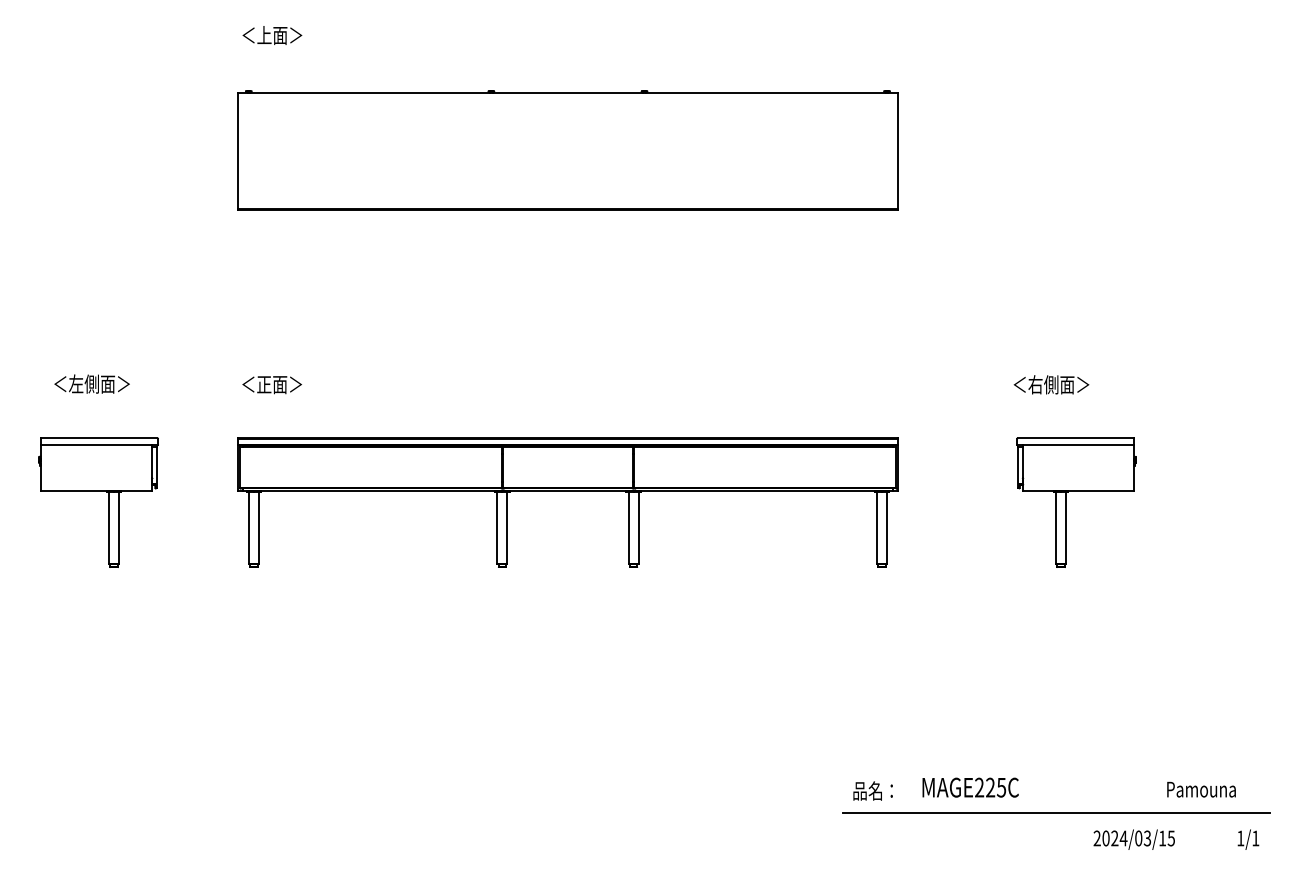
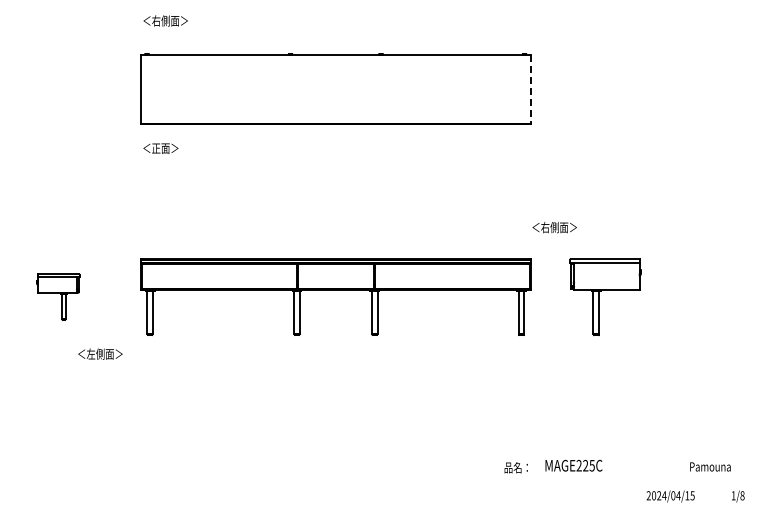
text: (286, 34) -> (169, 20), ＜上面＞ -> ＜右側面＞
line: (897, 151) -> (530, 89), solid -> dashed
text: (92, 383) -> (100, 353), moved
text: (271, 384) -> (160, 148), moved
text: (1051, 384) -> (554, 227), moved
part: (98, 503) -> (58, 297), size x0.6
part: (1076, 503) -> (605, 297), moved
line: (1056, 812) -> (624, 480), removed
text: (1147, 837) -> (678, 495), 2024/03/15 -> 2024/04/15
text: (1255, 837) -> (742, 495), 1/1 -> 1/8

